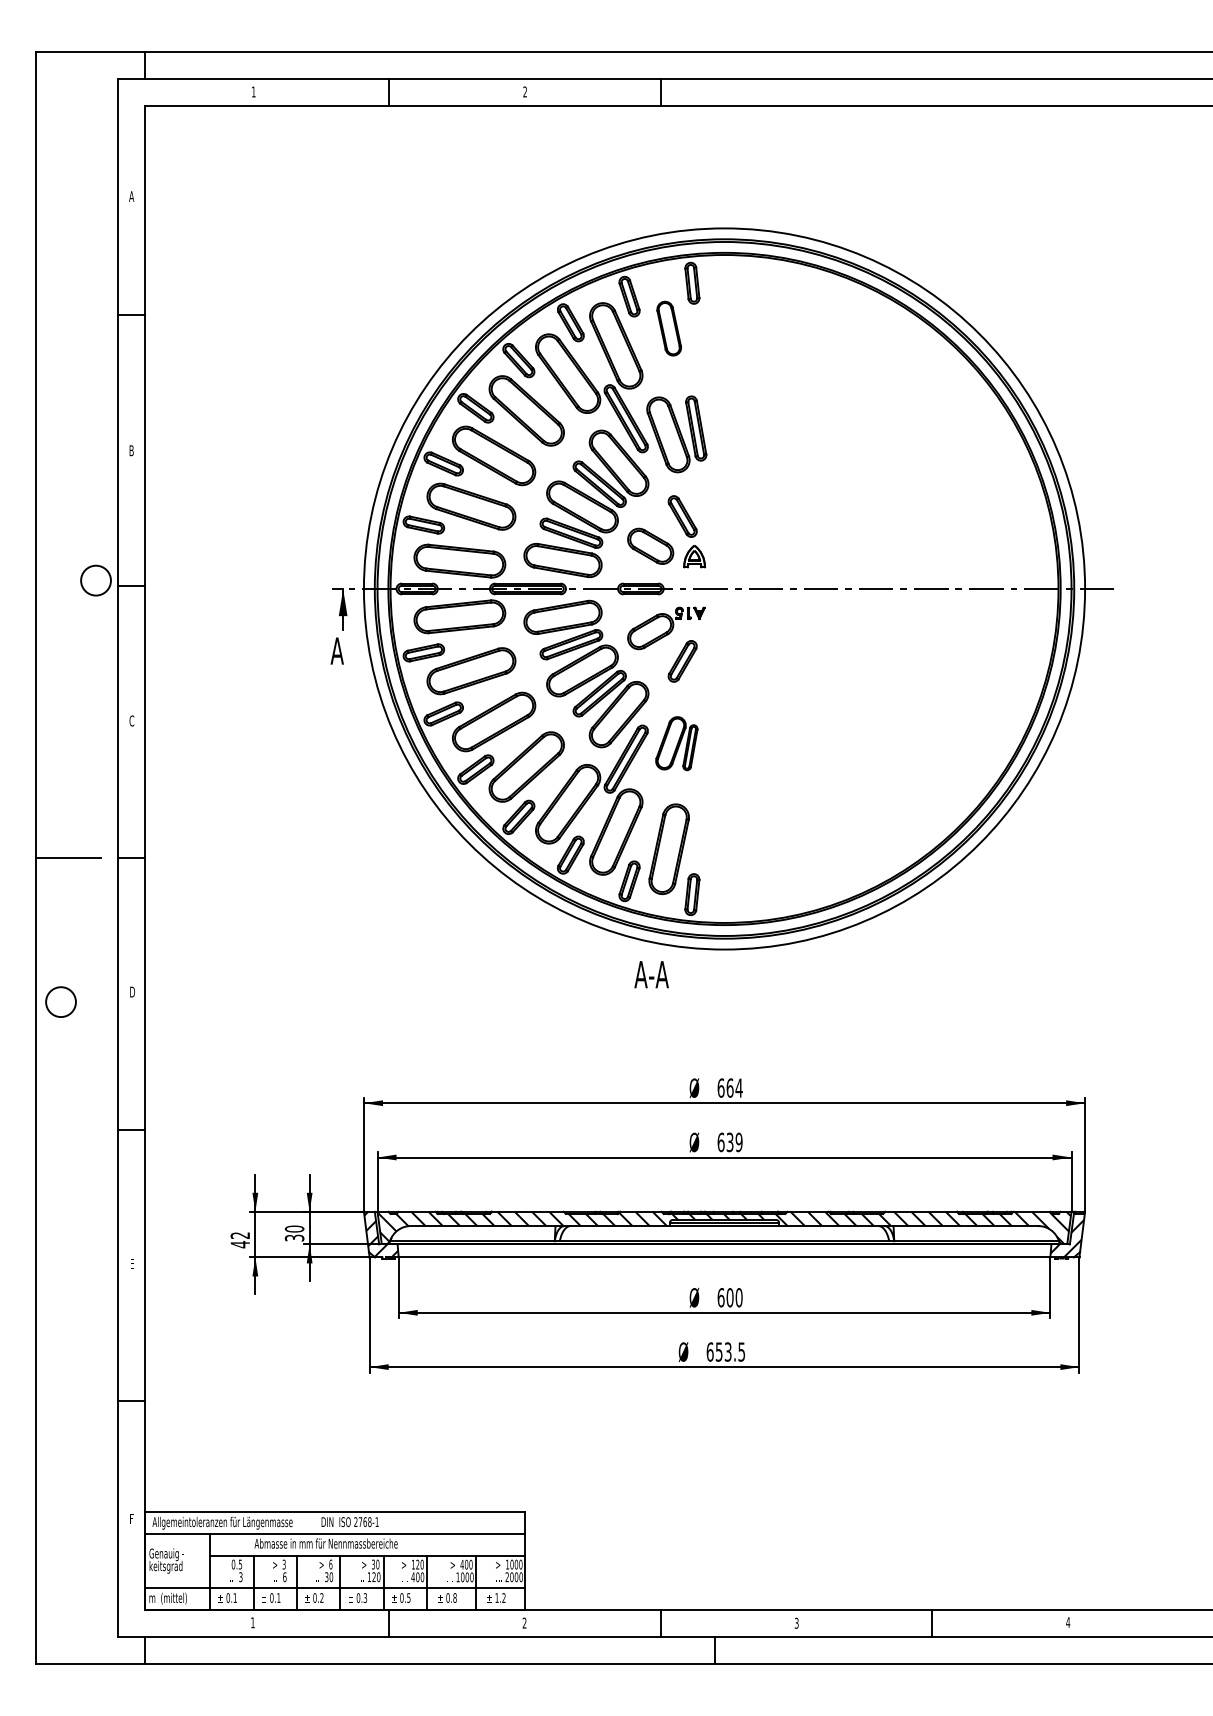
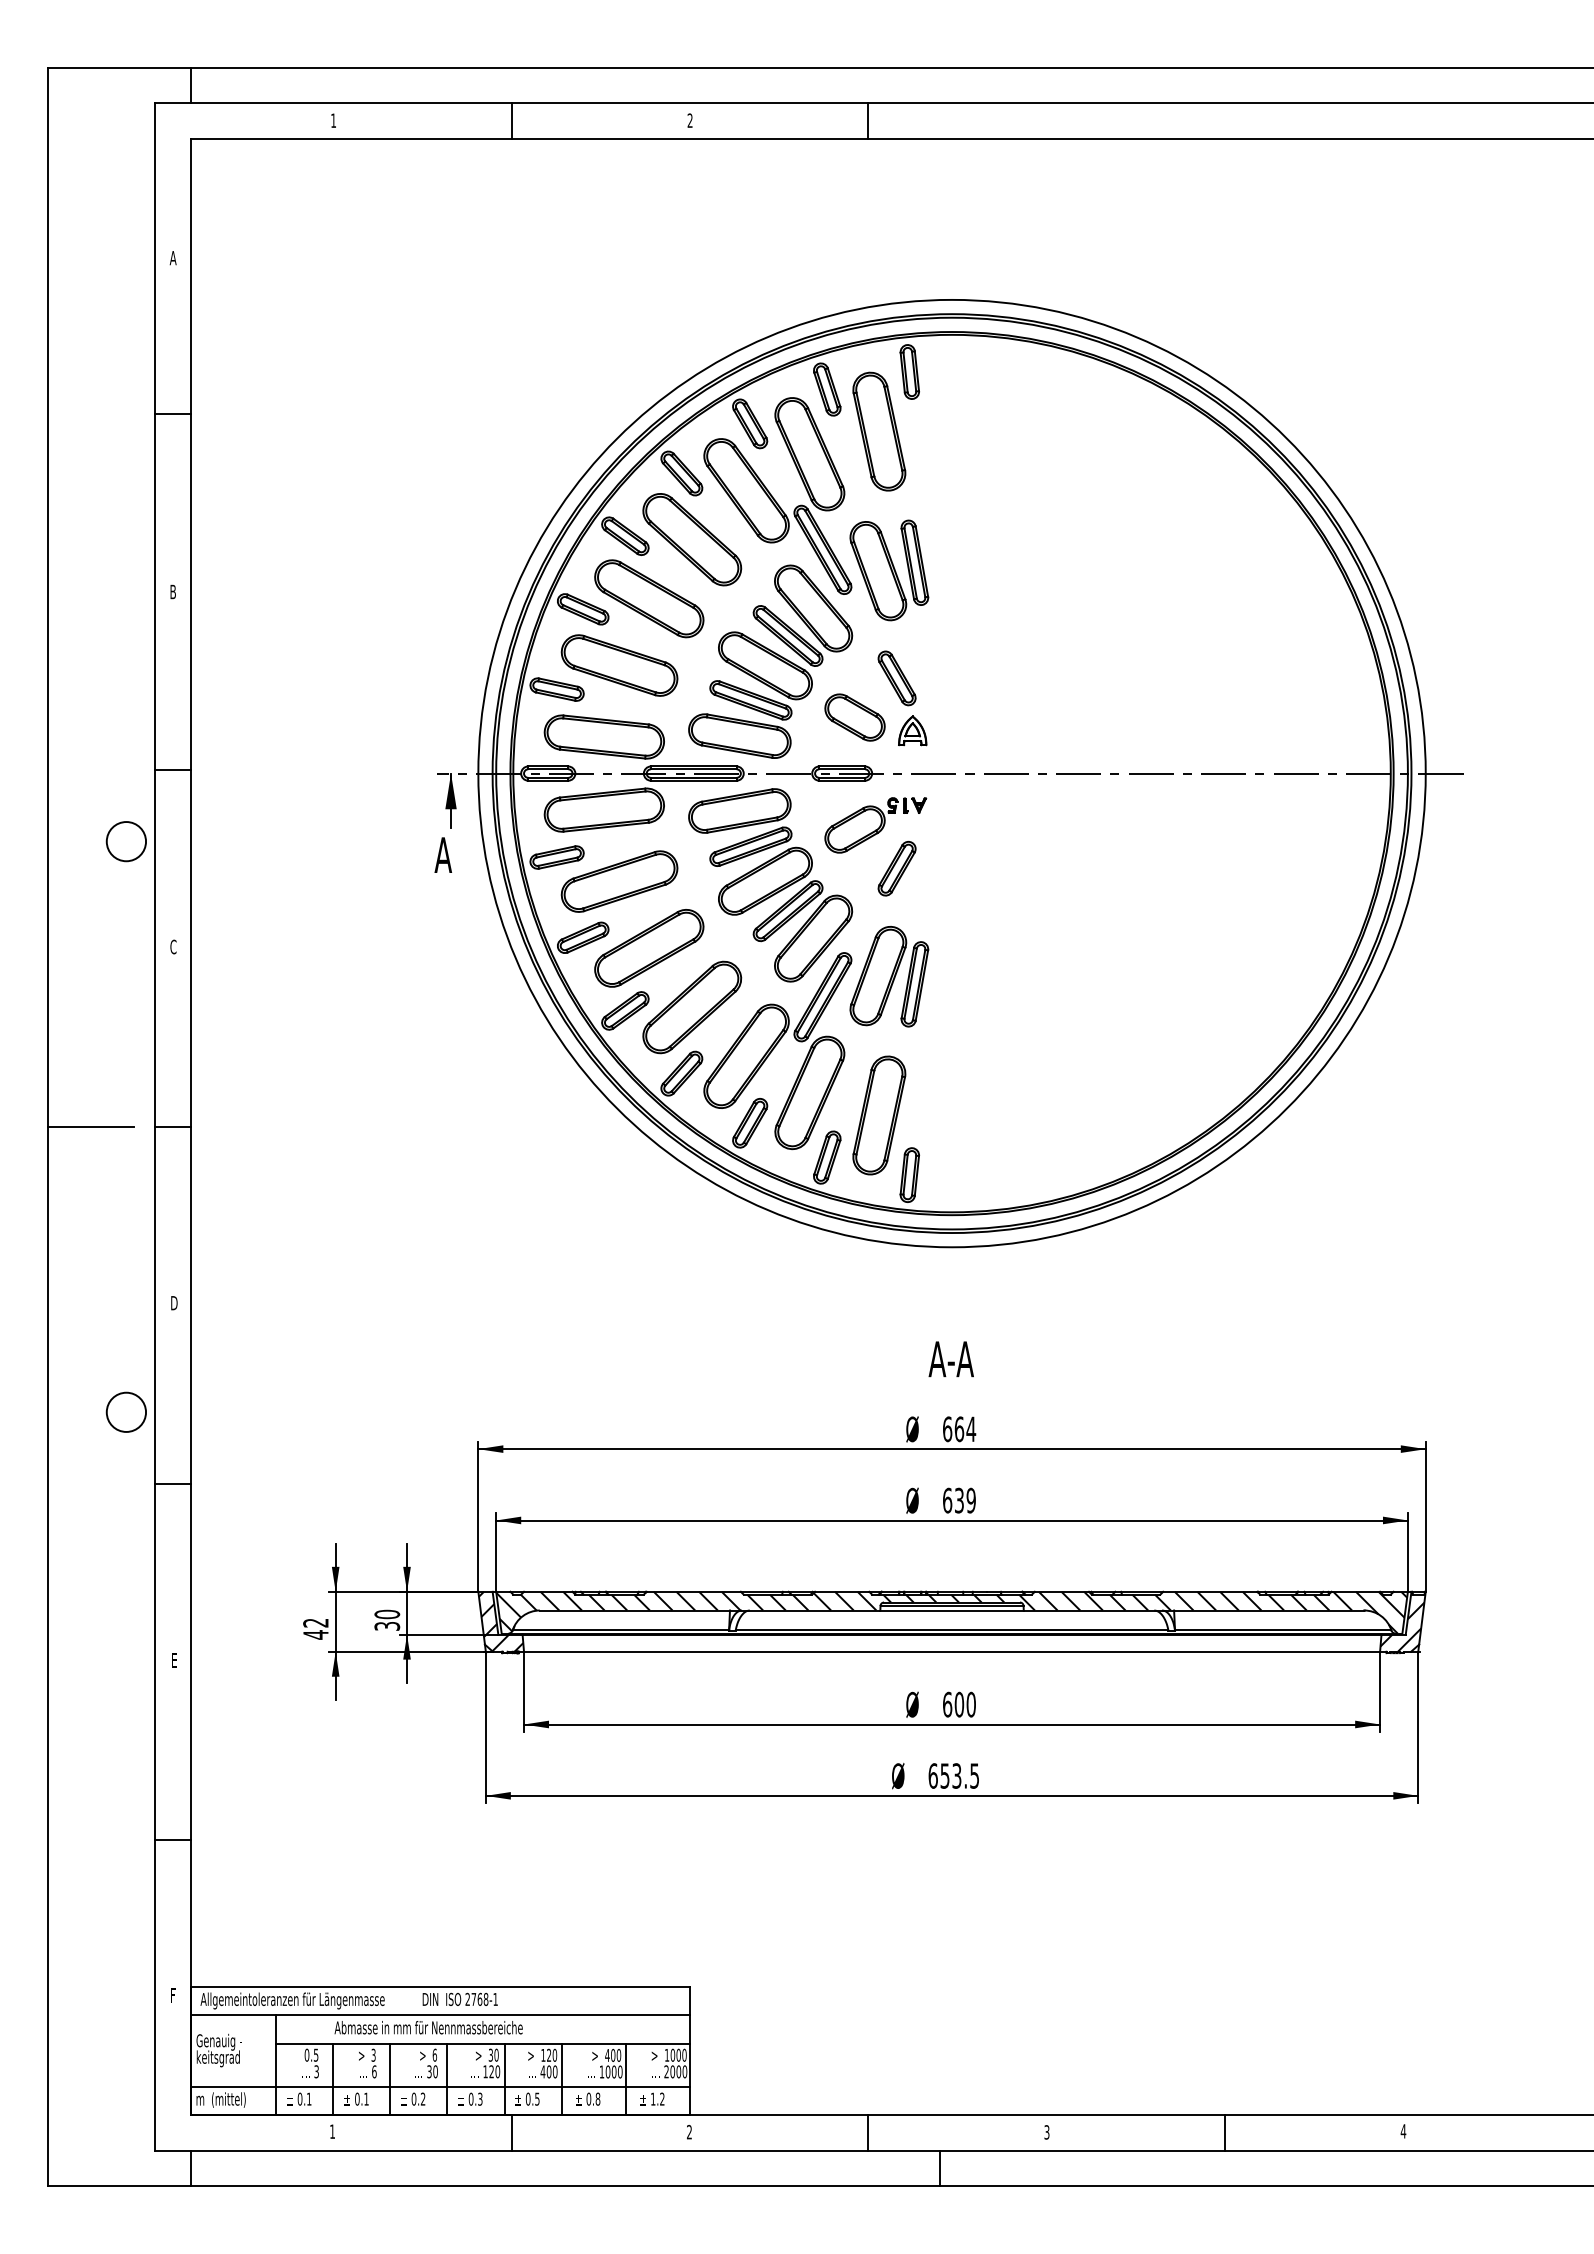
part: (669, 328) -> (879, 431), size x1.67
circle: (95, 580) -> (125, 841), moved
part: (676, 743) -> (889, 976), size x1.43
text: (651, 974) -> (950, 1359), moved
circle: (60, 1001) -> (125, 1411), moved

